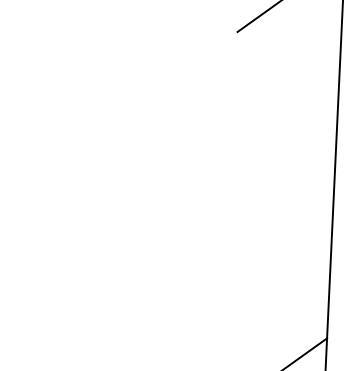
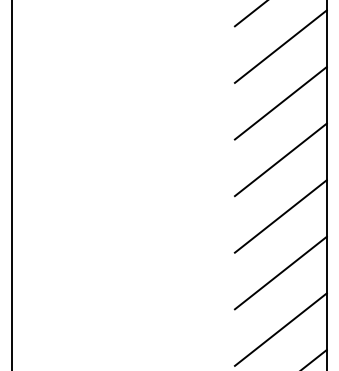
line: (287, 57) -> (280, 46), added
line: (284, 121) -> (280, 103), added
line: (281, 184) -> (280, 159), added
line: (278, 249) -> (280, 216), added
line: (275, 312) -> (280, 272), added

